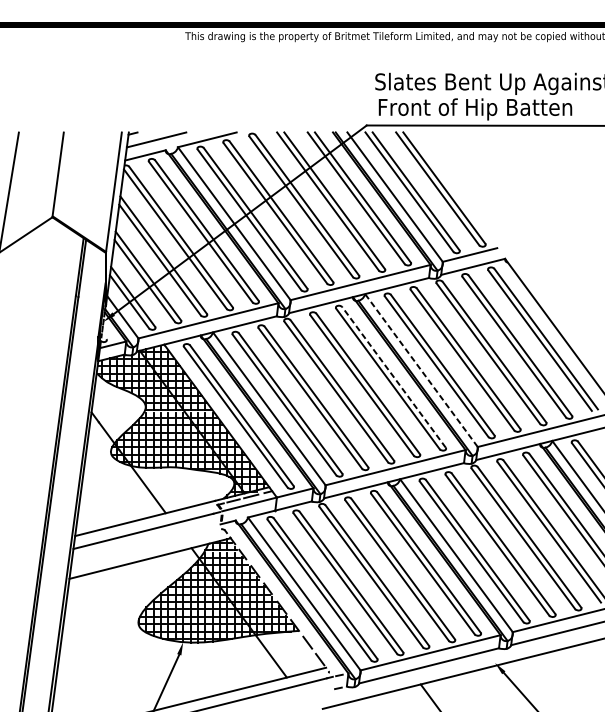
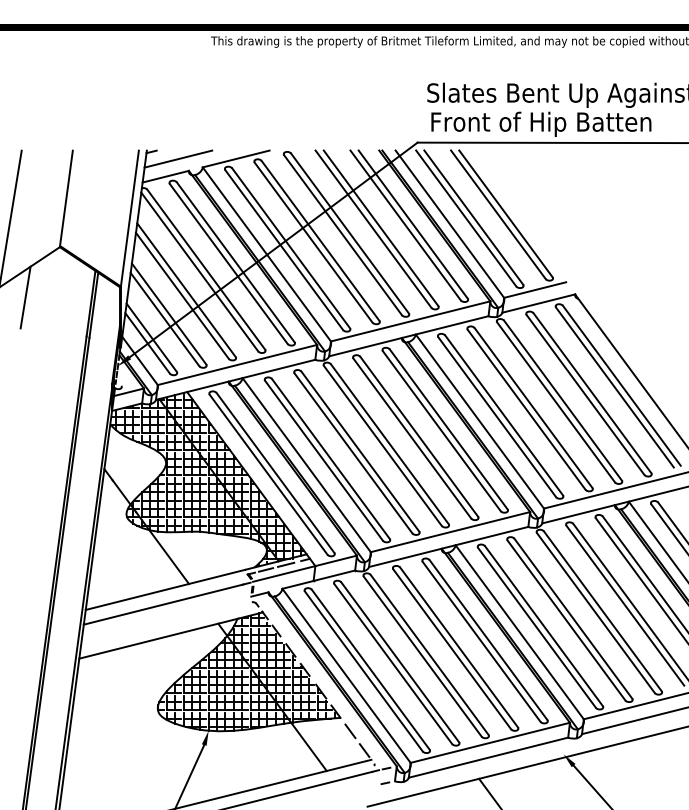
line: (22, 261) -> (25, 297), added
line: (421, 370) -> (479, 421), dashed -> solid
line: (393, 376) -> (448, 428), dashed -> solid

